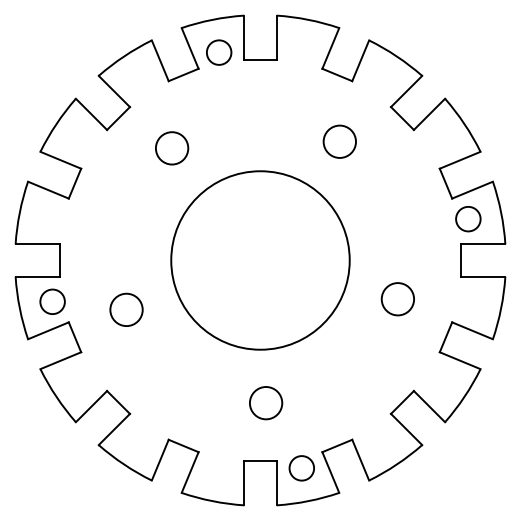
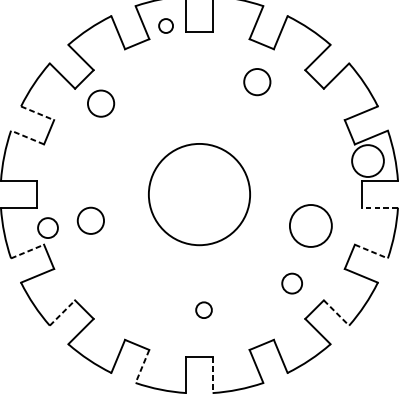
circle: (219, 52) -> (166, 25), size x0.7
circle: (339, 141) -> (257, 81), moved
circle: (172, 148) -> (101, 103), moved
line: (61, 160) -> (38, 113), solid -> dashed
line: (47, 189) -> (26, 137), solid -> dashed
circle: (468, 218) -> (368, 160), size x1.6
circle: (260, 260) -> (199, 194), size x0.7
line: (482, 276) -> (379, 207), solid -> dashed
circle: (397, 299) -> (310, 226), size x1.6
circle: (52, 301) -> (47, 227), moved
circle: (126, 309) -> (90, 220), moved
line: (48, 330) -> (27, 251), solid -> dashed
line: (473, 331) -> (372, 252), solid -> dashed
circle: (265, 402) -> (203, 309), size x0.6
line: (91, 406) -> (62, 312), solid -> dashed
line: (429, 406) -> (336, 312), solid -> dashed
circle: (301, 468) -> (291, 283), moved
line: (189, 473) -> (141, 367), solid -> dashed
line: (276, 483) -> (212, 375), solid -> dashed

